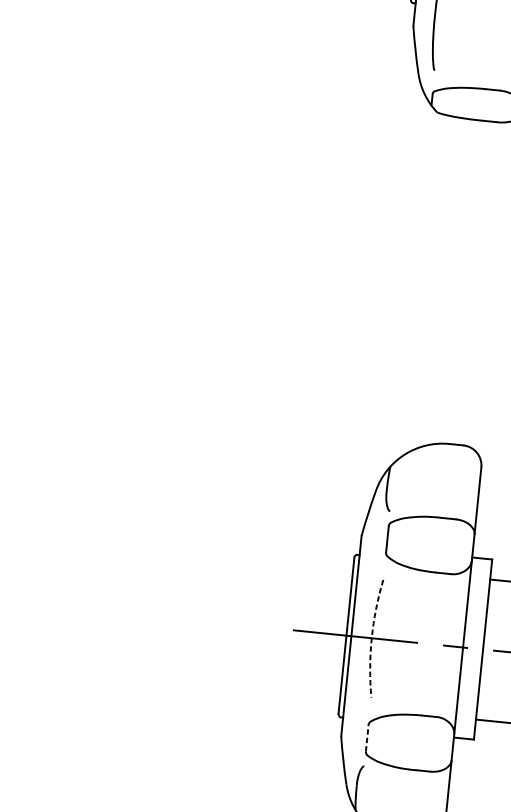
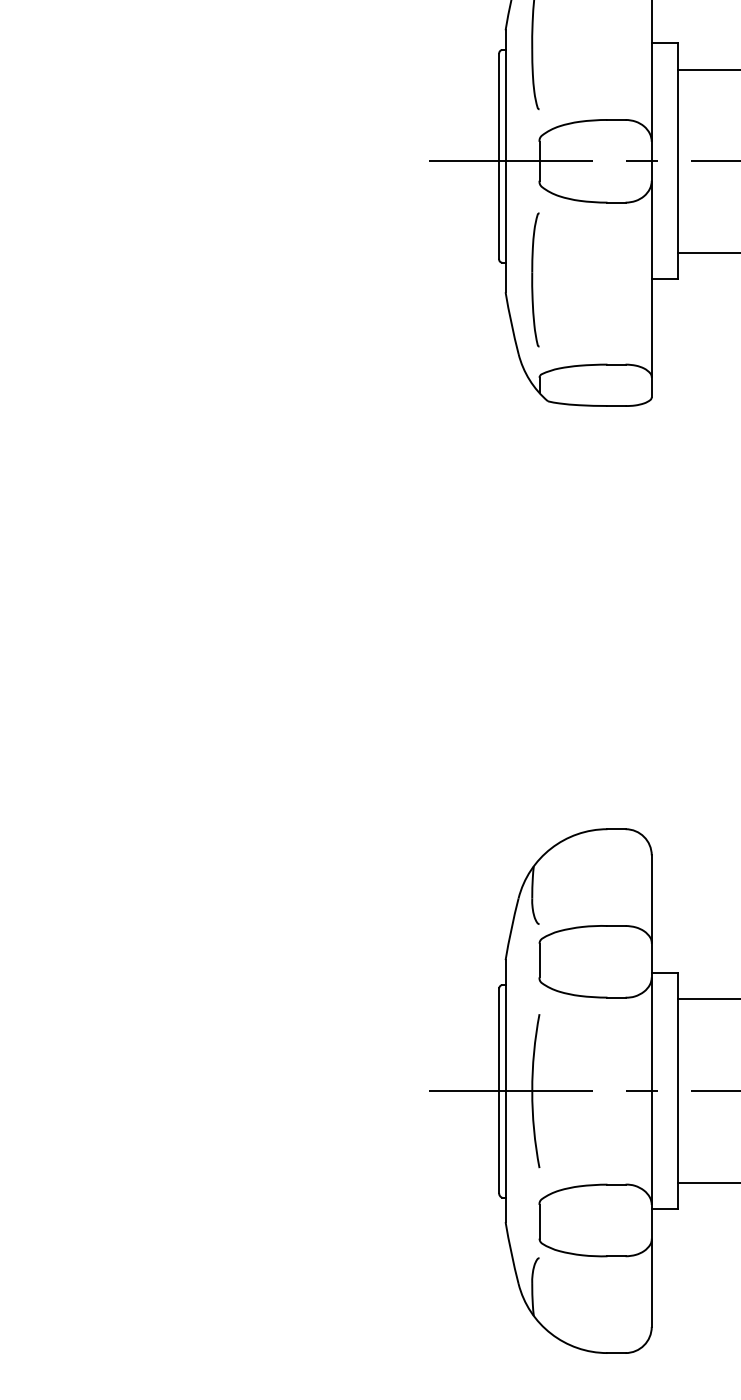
arc: (371, 638) -> (532, 1091), dashed -> solid
line: (367, 738) -> (539, 1221), dashed -> solid

